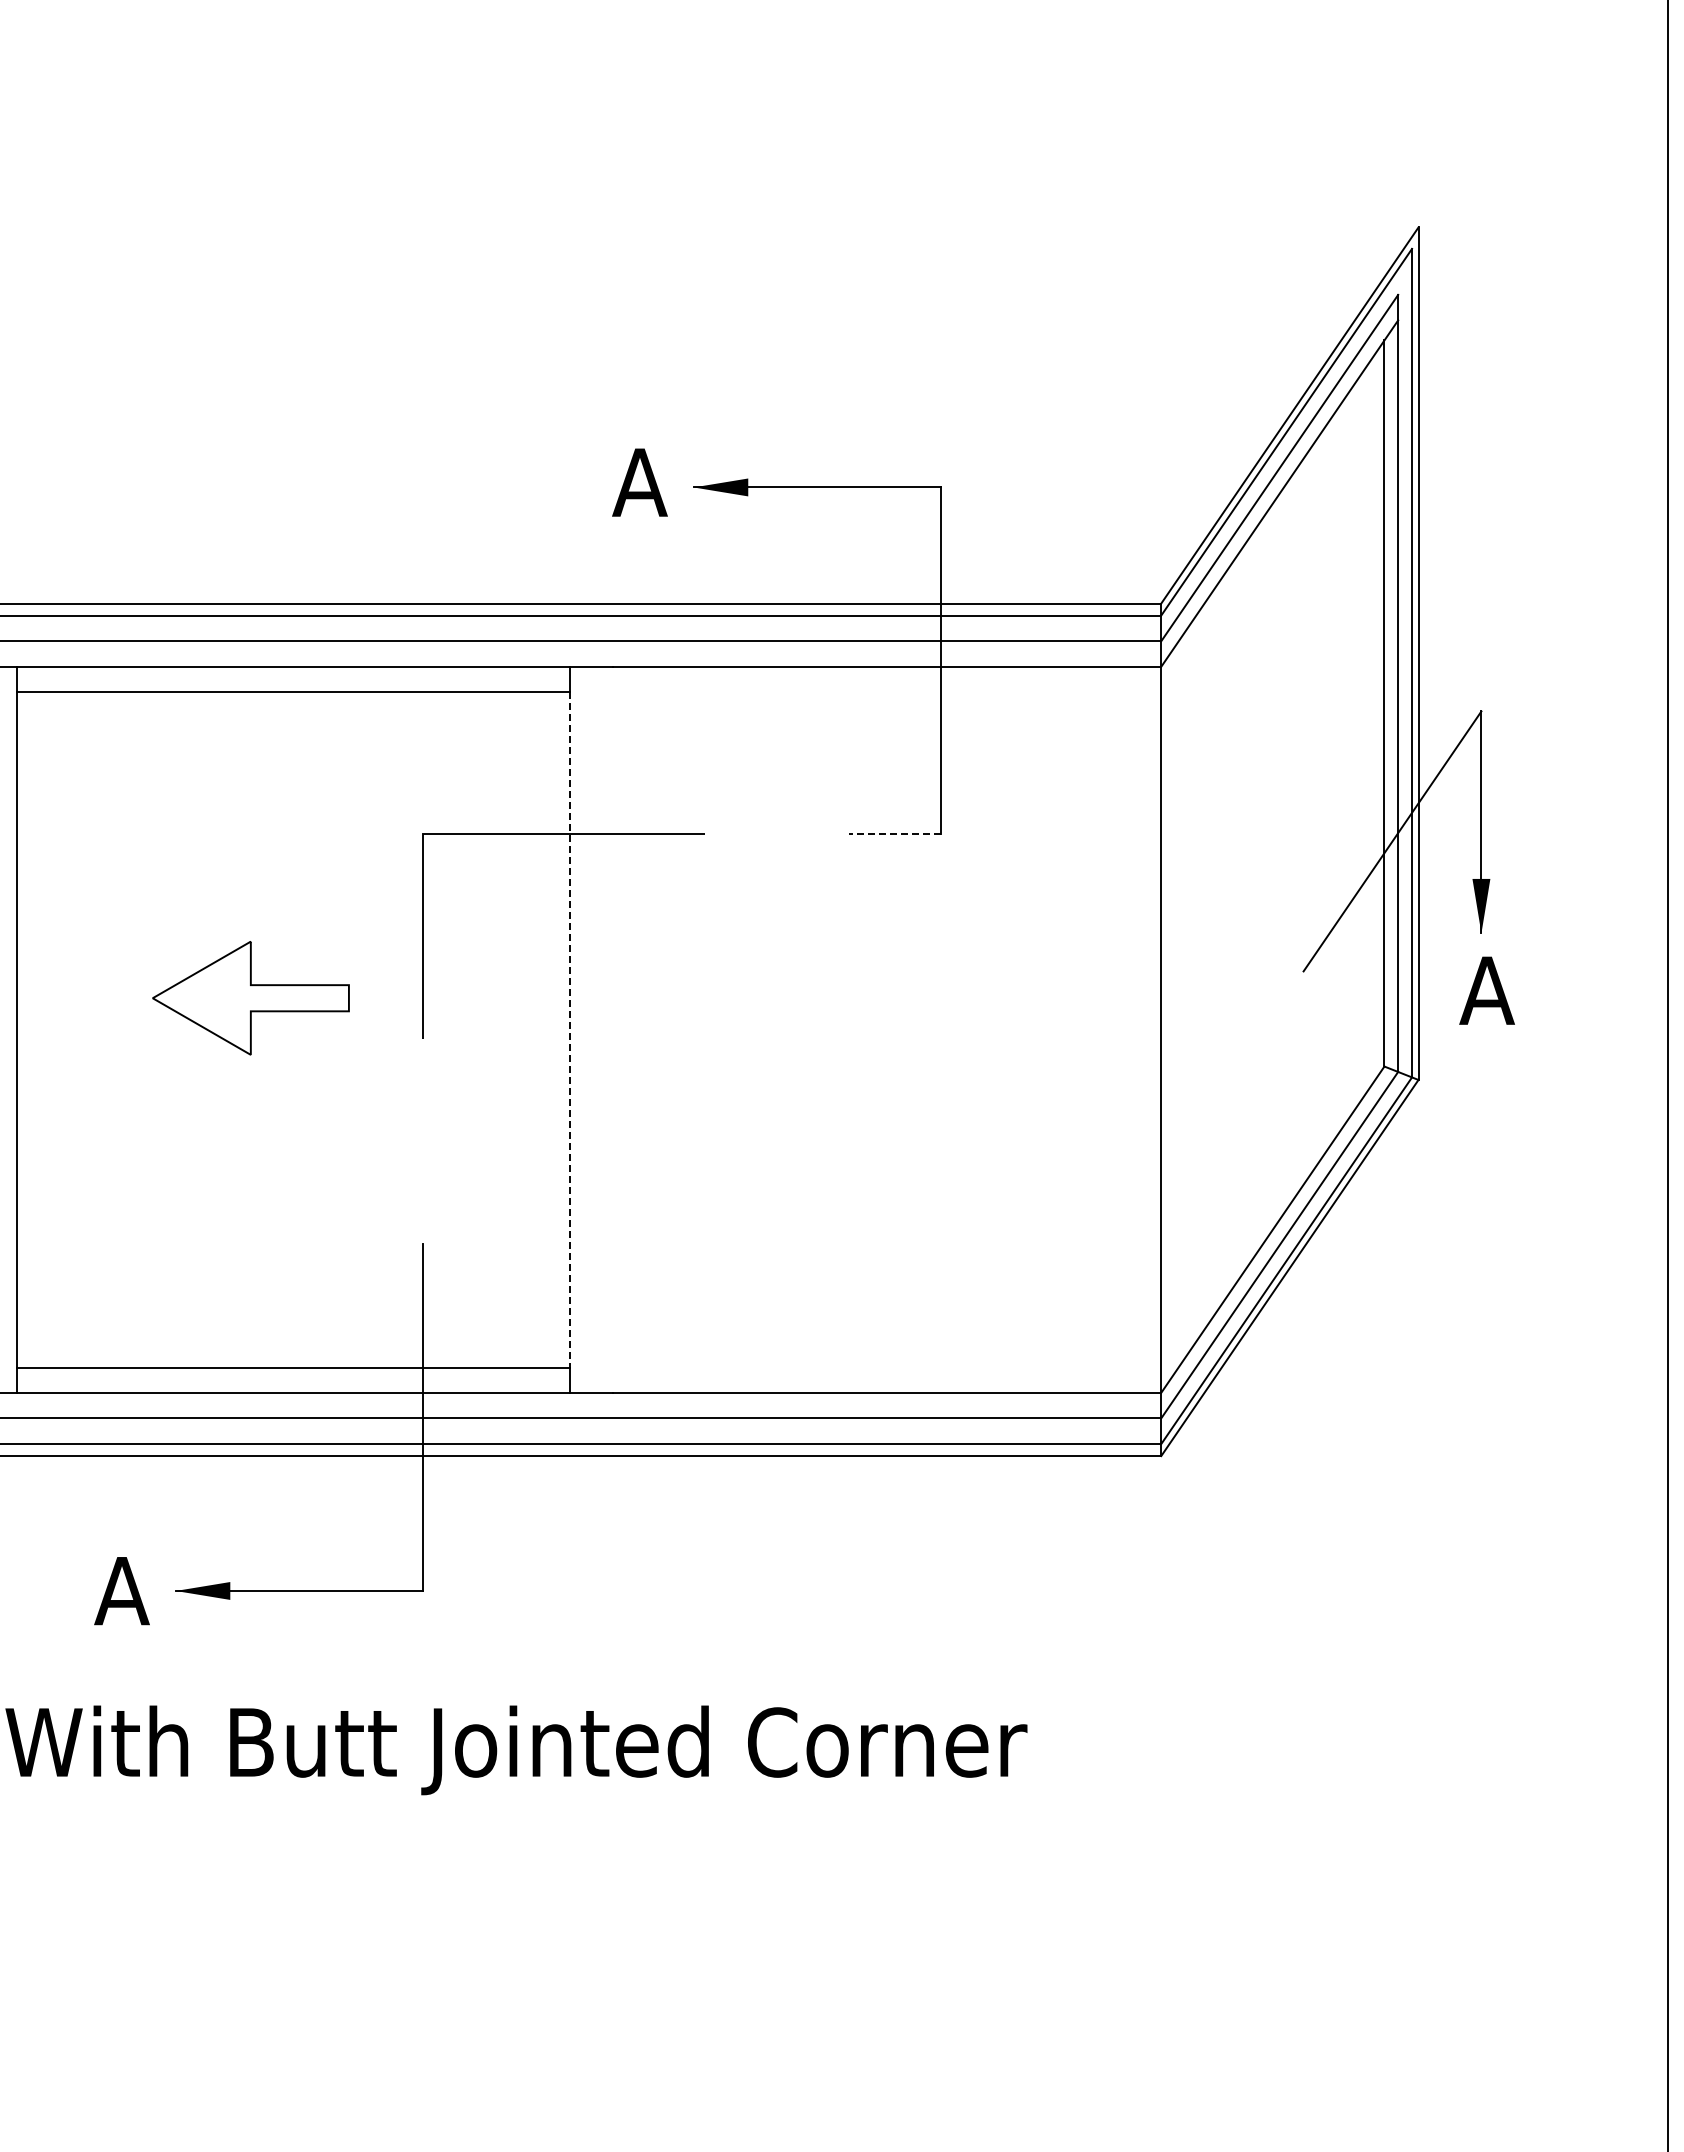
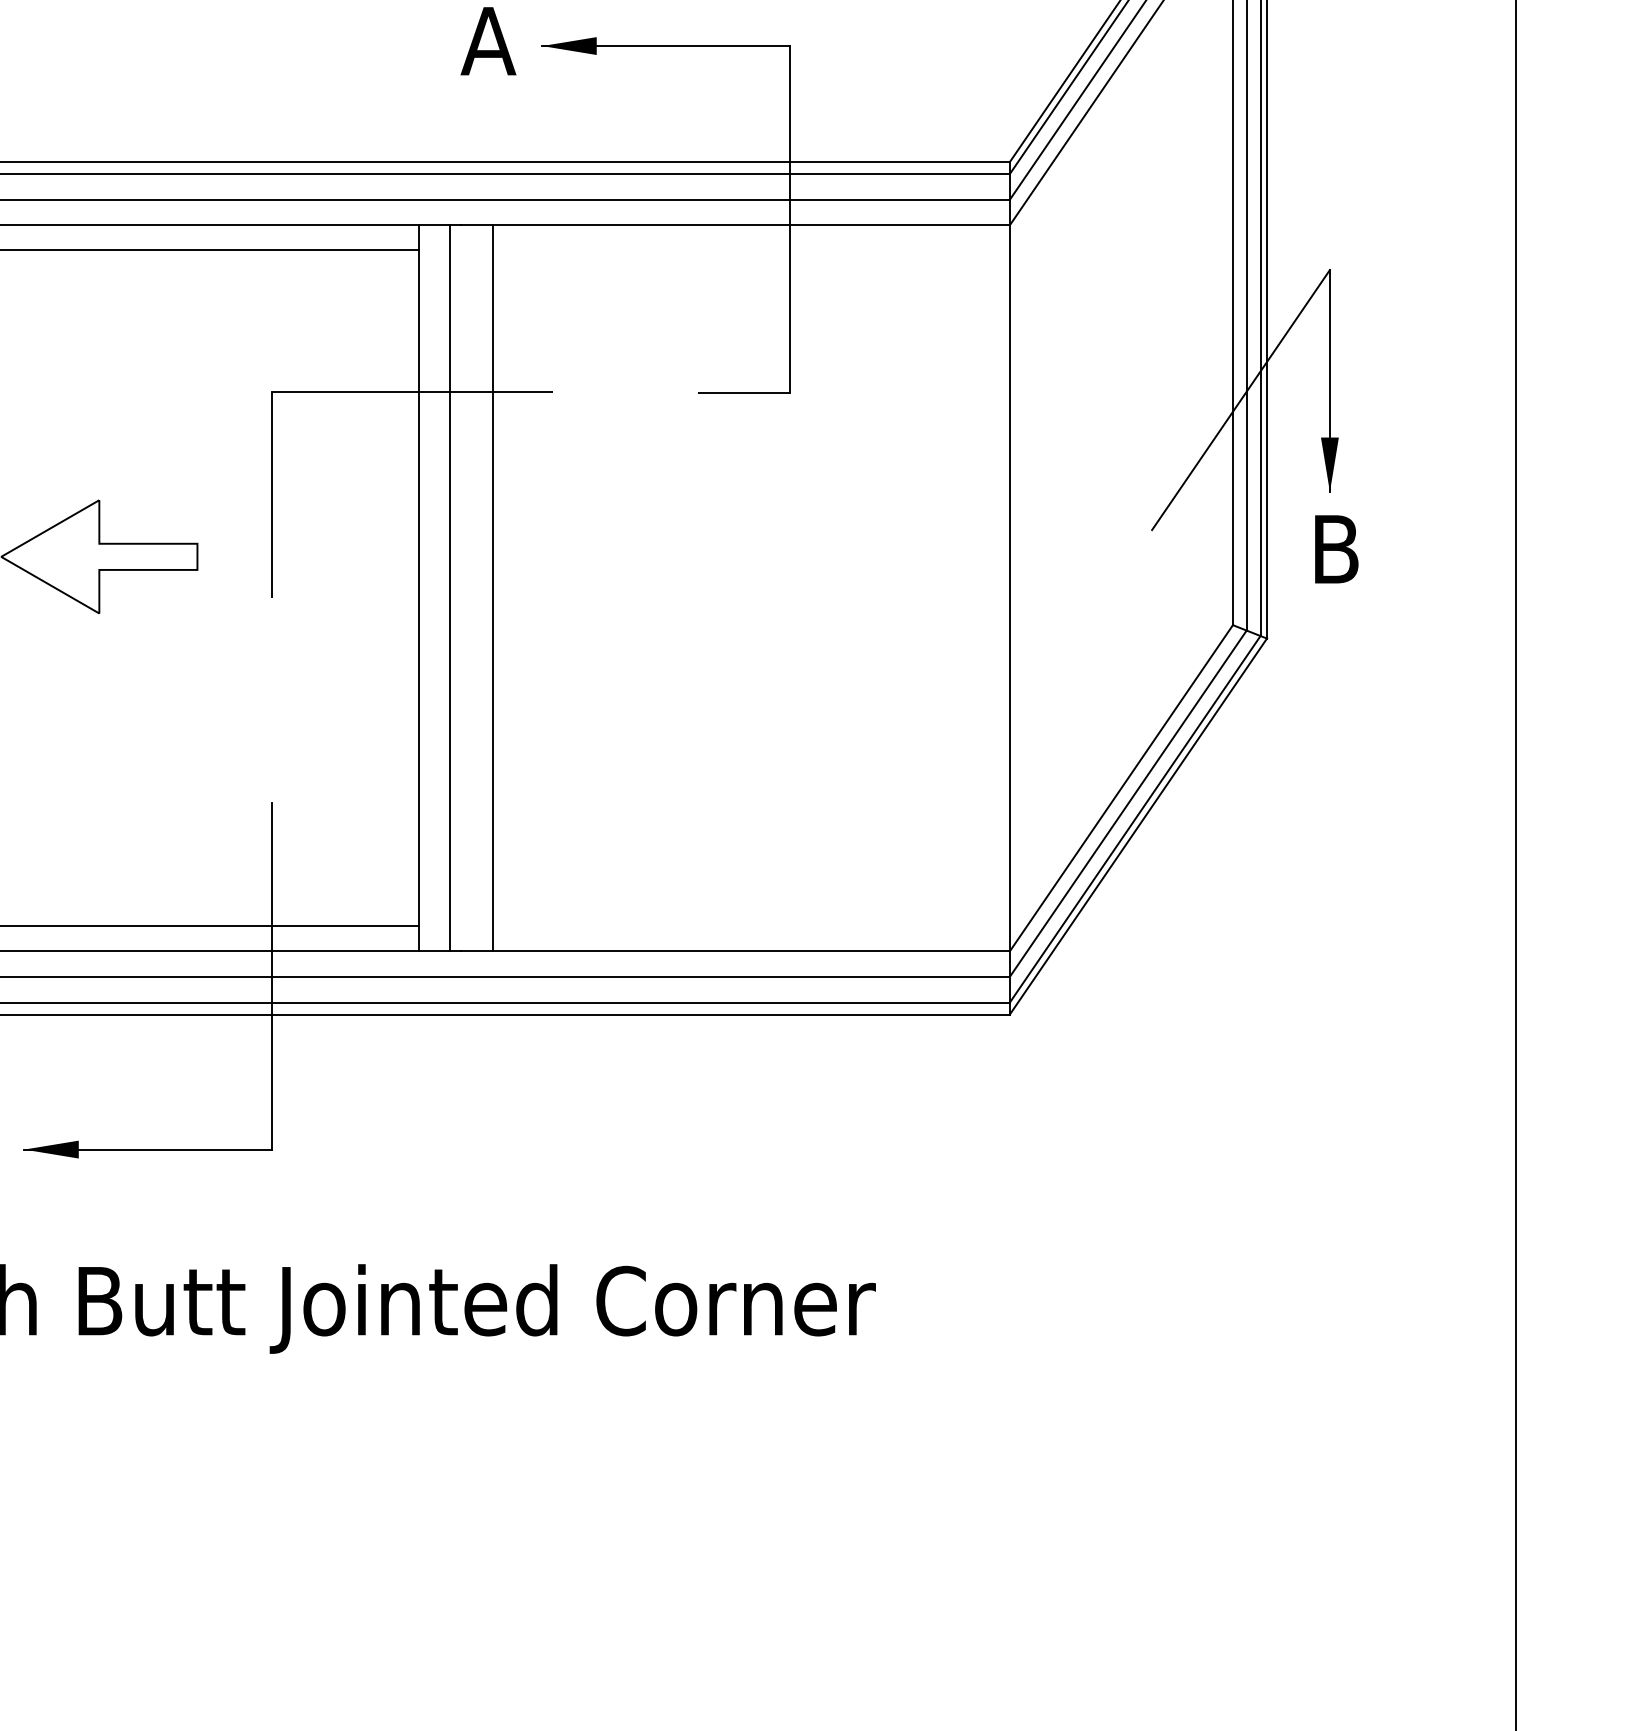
line: (895, 834) -> (744, 393), dashed -> solid
text: (1486, 990) -> (1335, 549), A -> B
line: (570, 1029) -> (419, 588), dashed -> solid
line: (601, 1029) -> (450, 588), added
line: (644, 1029) -> (493, 588), added

